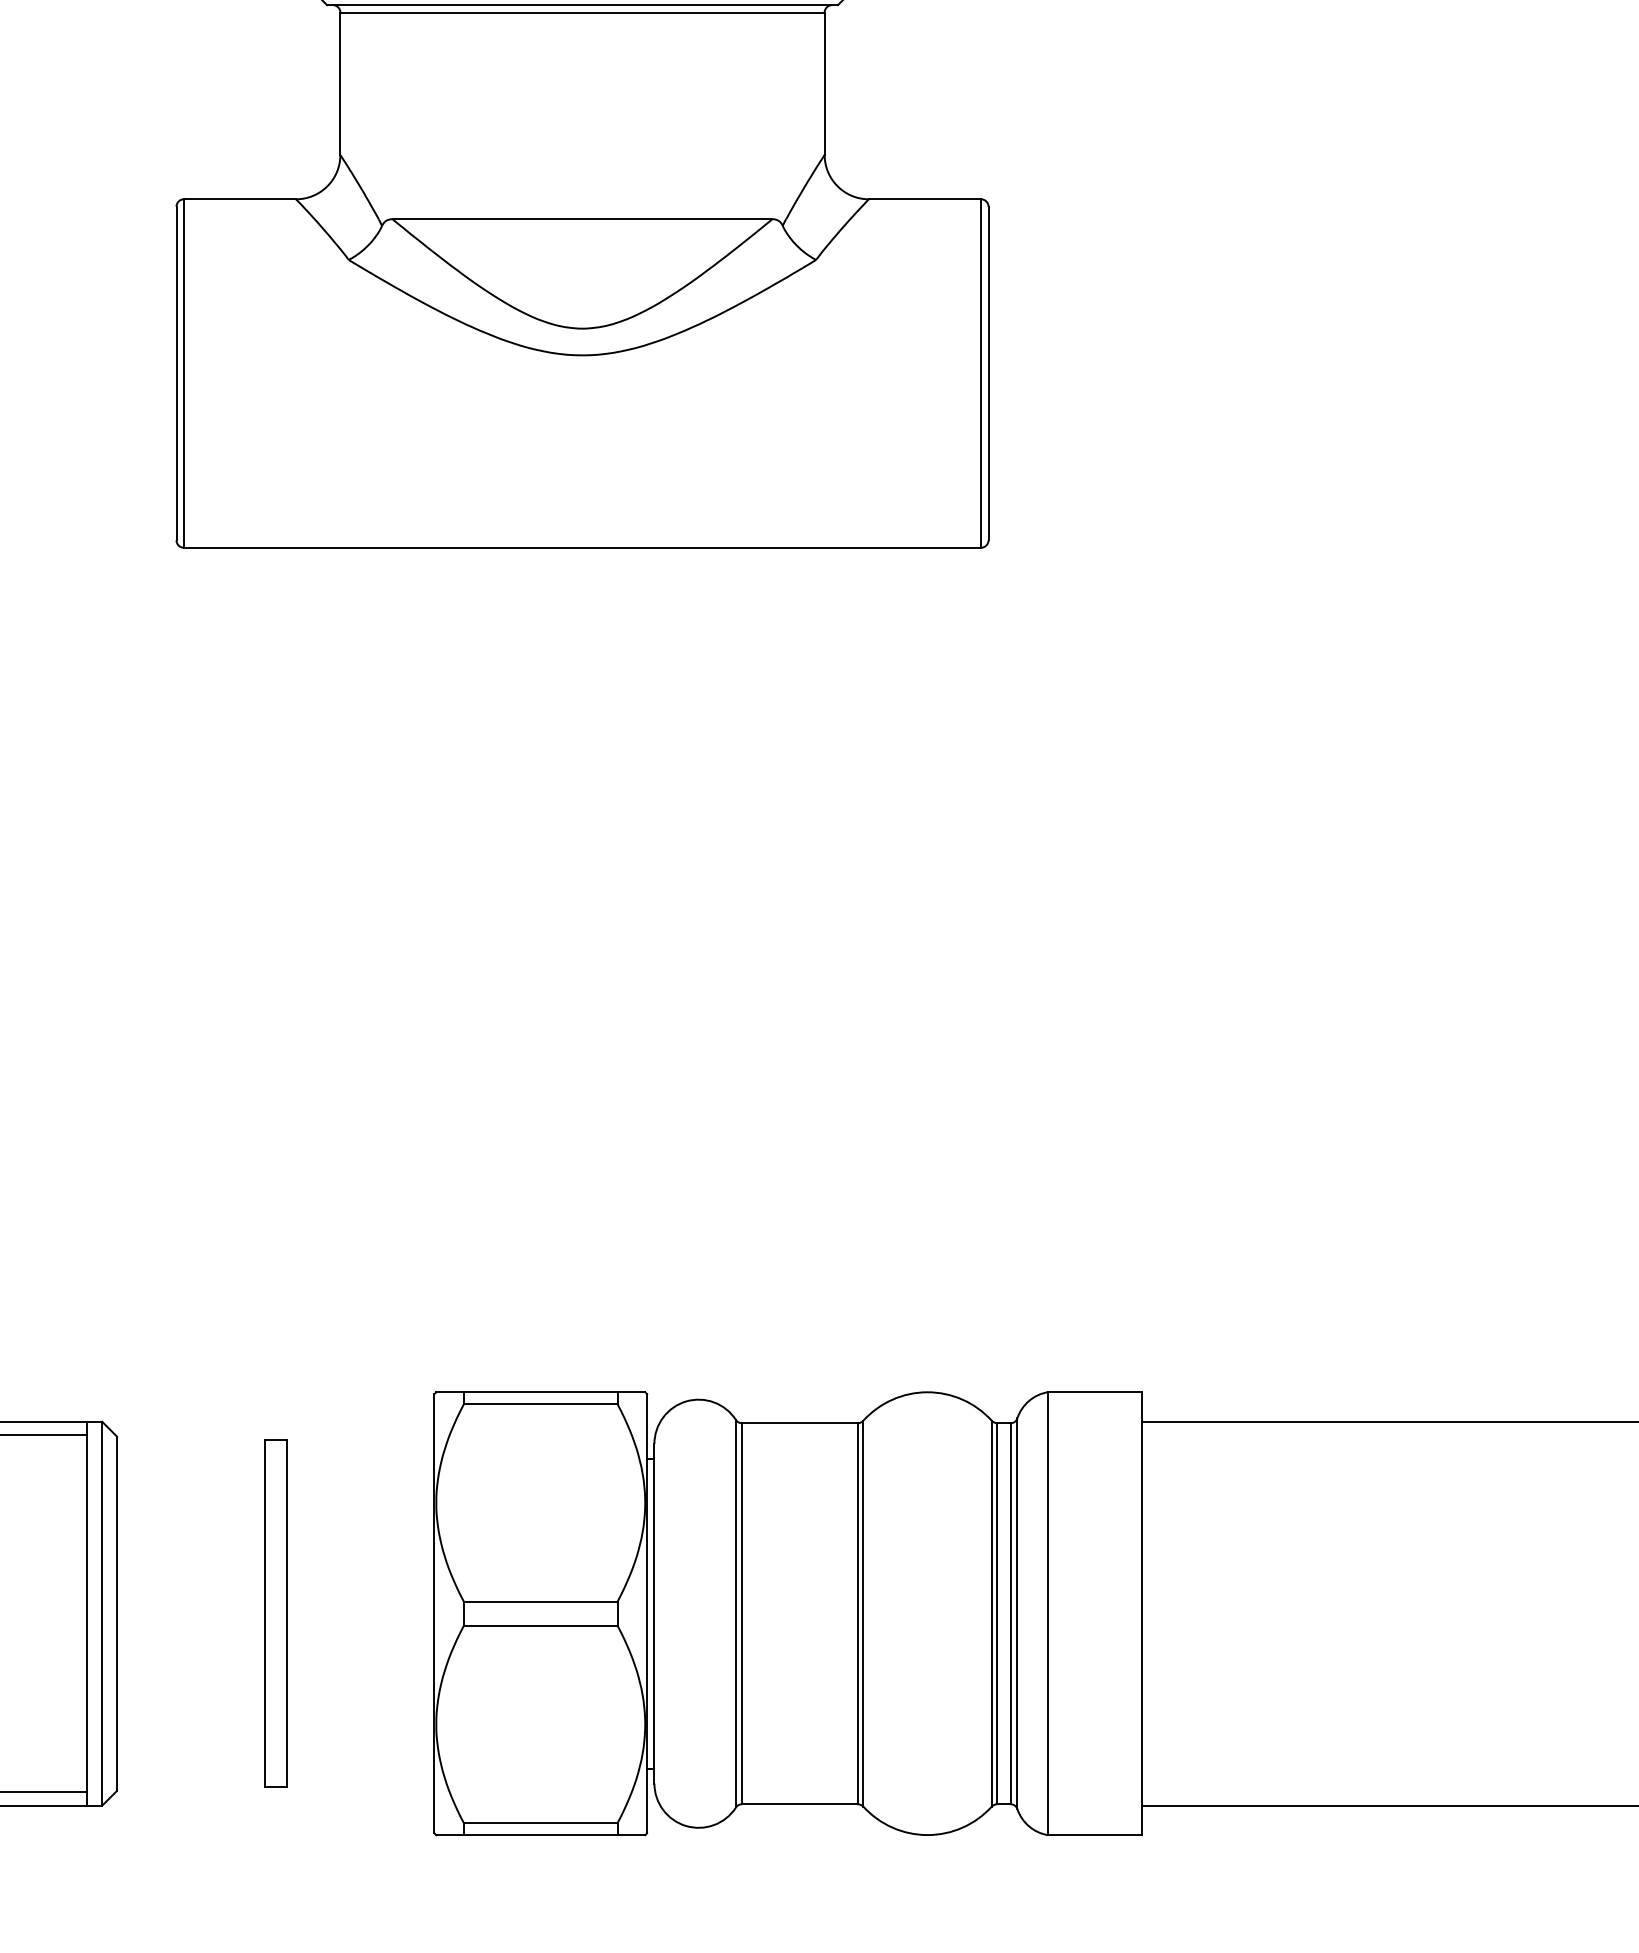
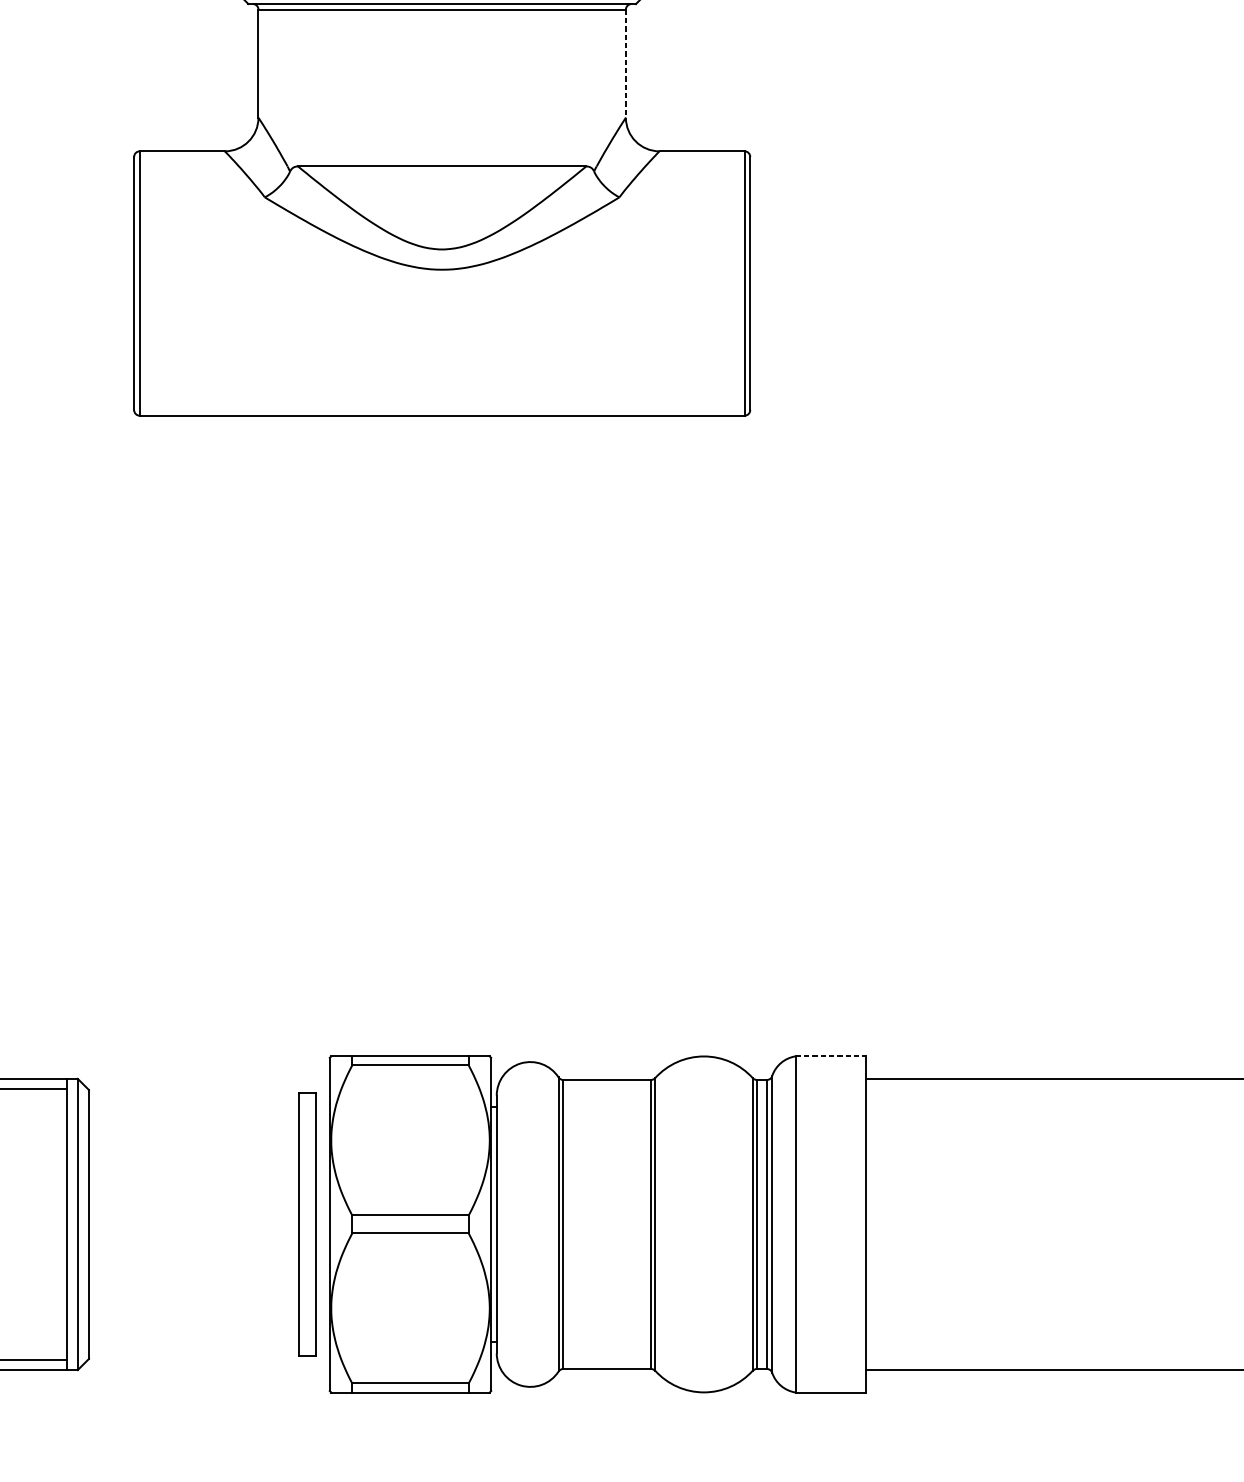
line: (824, 84) -> (625, 64), solid -> dashed
line: (1094, 1392) -> (830, 1056), solid -> dashed
part: (275, 1613) -> (307, 1224), moved

